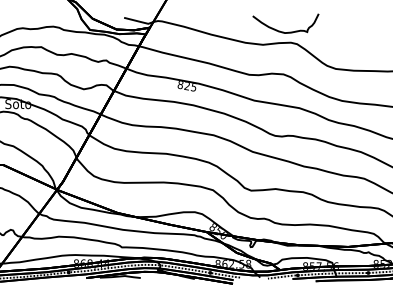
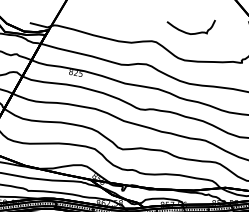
curve: (283, 31) -> (189, 33), moved

